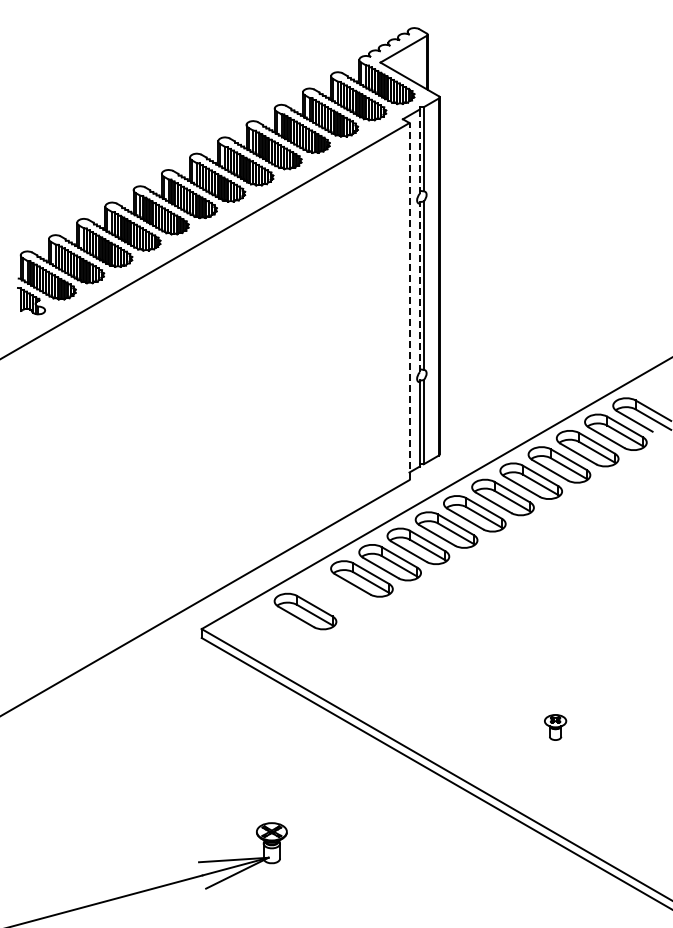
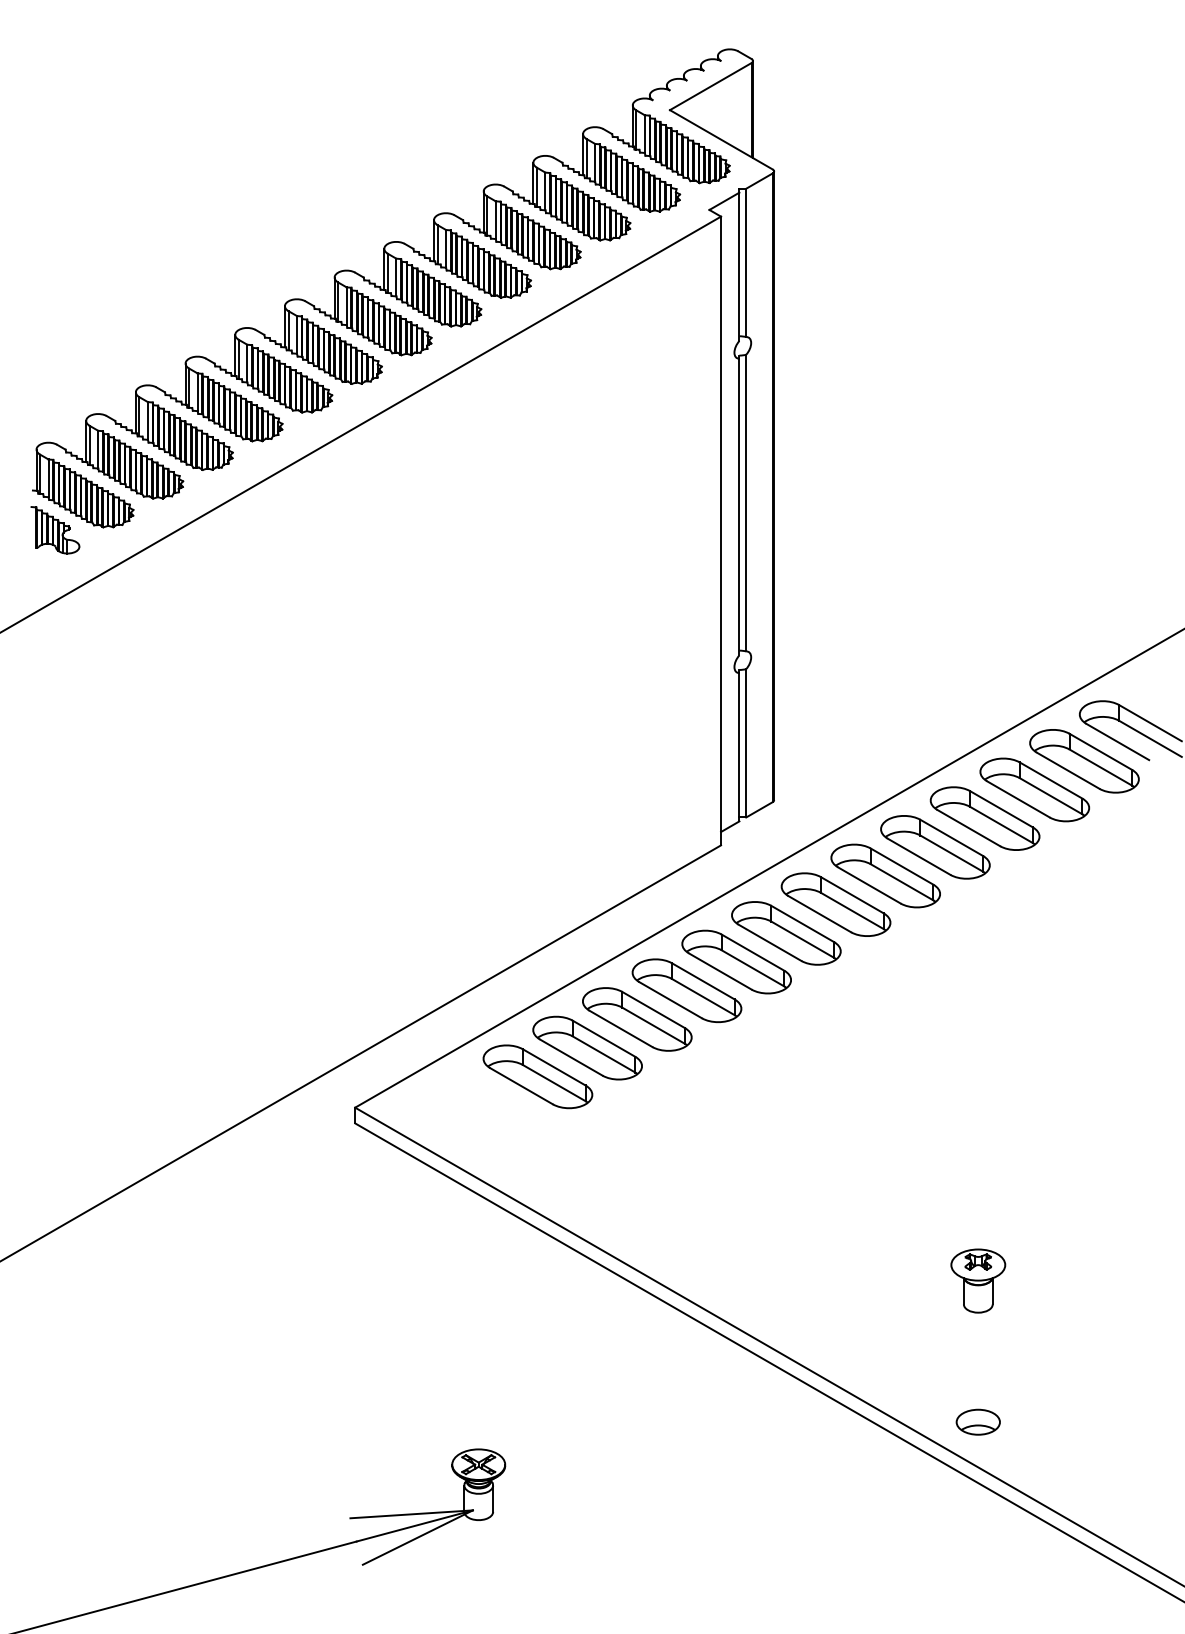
line: (419, 151) -> (738, 266), dashed -> solid
line: (419, 287) -> (738, 506), dashed -> solid
line: (409, 301) -> (721, 530), dashed -> solid
part: (333, 594) -> (587, 1046), added
part: (555, 727) -> (978, 1280), size x1.43
part: (555, 807) -> (978, 1421), added

